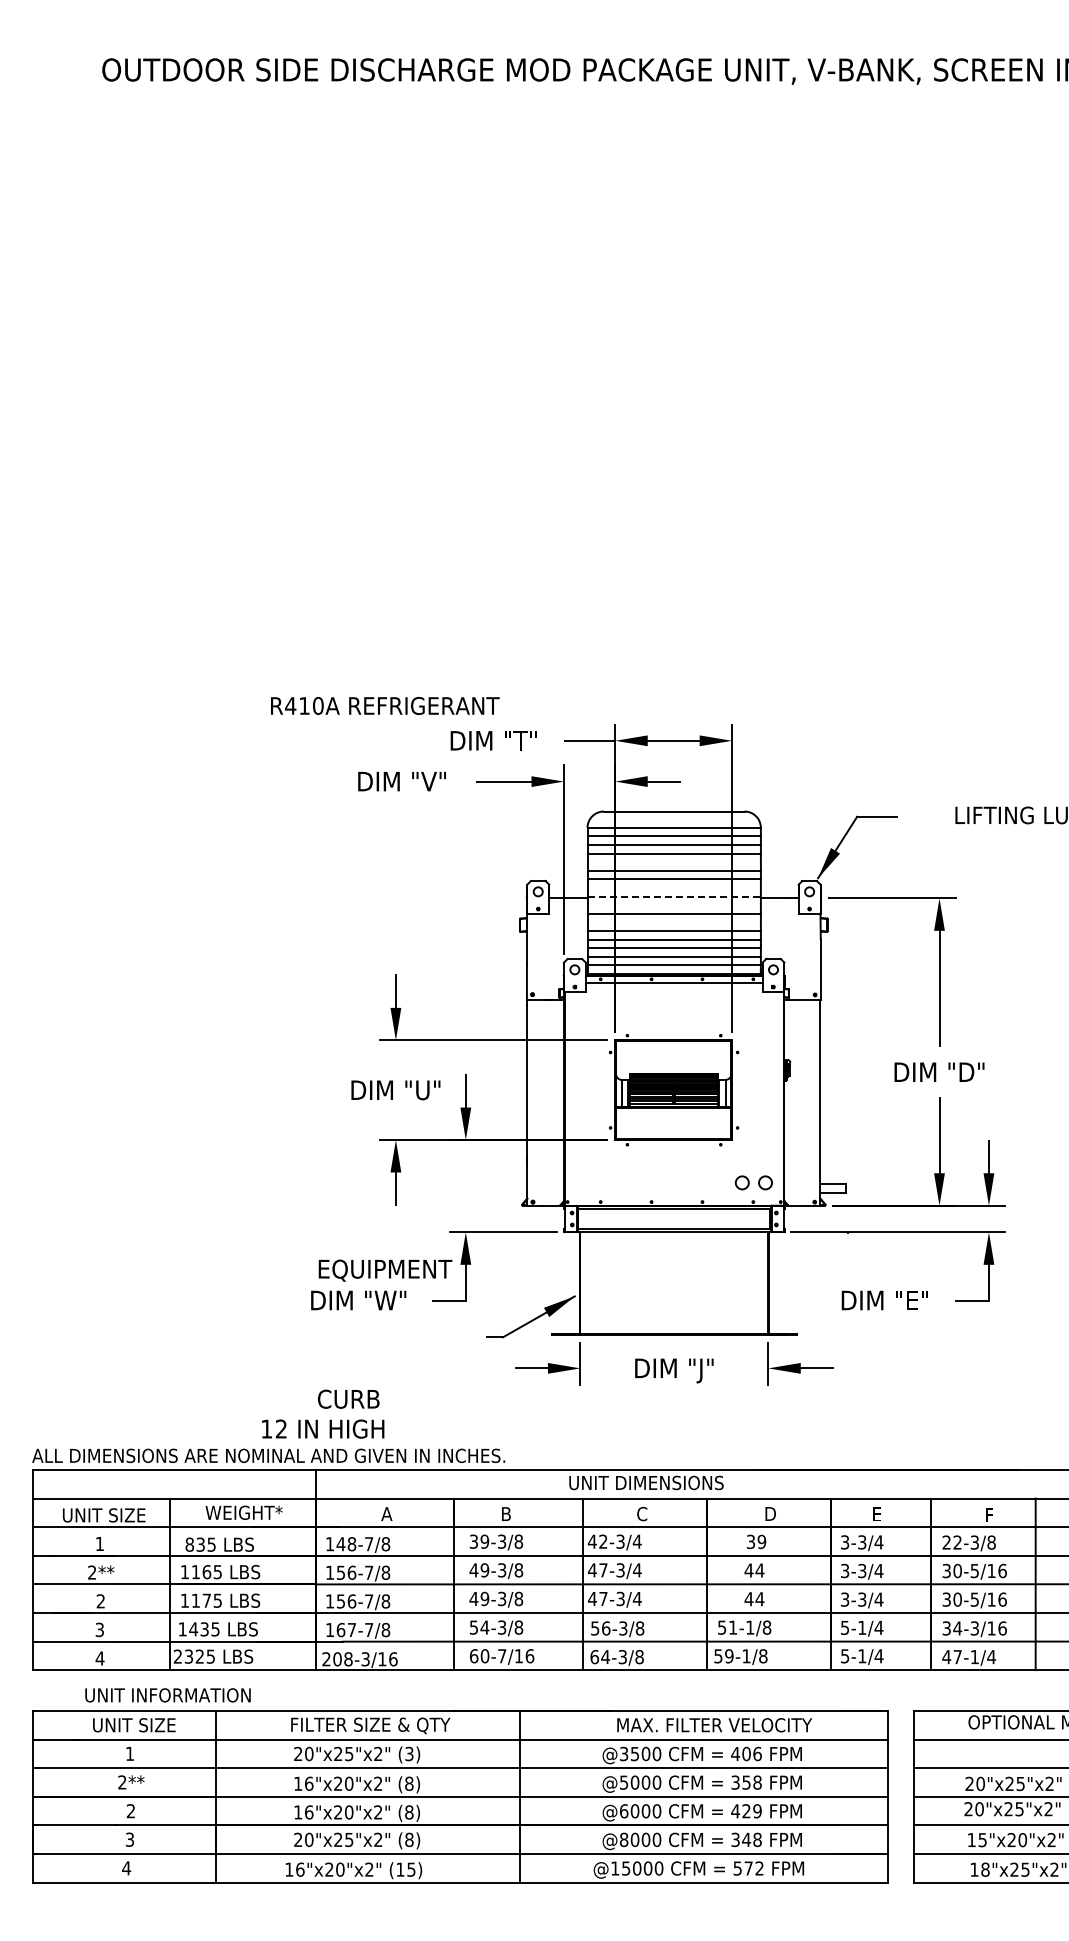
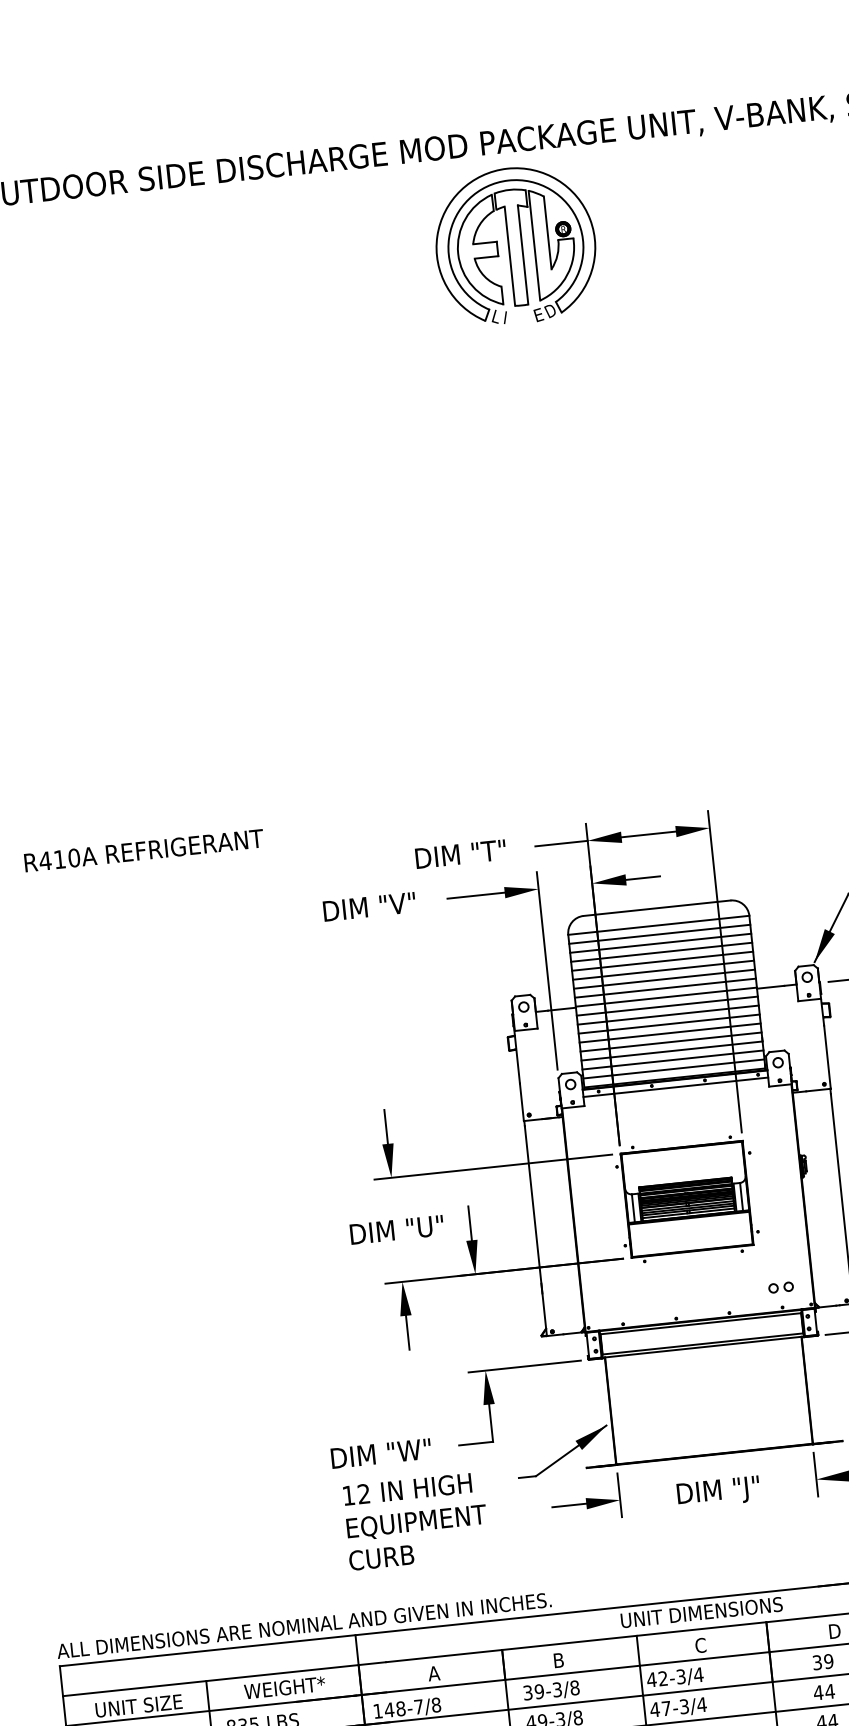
part: (605, 169) -> (514, 245), added
text: (385, 705) -> (144, 850), moved
line: (673, 862) -> (661, 961), added
line: (673, 888) -> (664, 988), added
line: (674, 896) -> (666, 996), dashed -> solid
line: (673, 905) -> (666, 1006), added
line: (673, 922) -> (668, 1024), added
part: (753, 1183) -> (780, 1288), size x0.62
text: (385, 1270) -> (416, 1522), moved
text: (323, 1428) -> (407, 1488), moved

